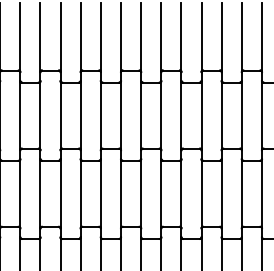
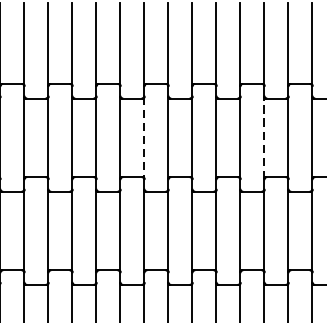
line: (121, 115) -> (145, 137), solid -> dashed
line: (221, 115) -> (264, 137), solid -> dashed

